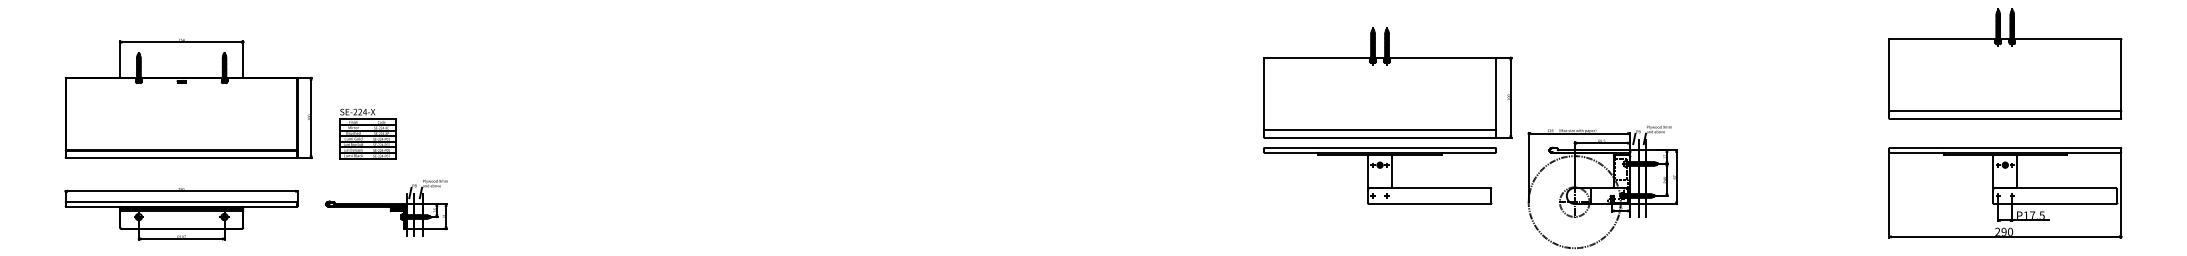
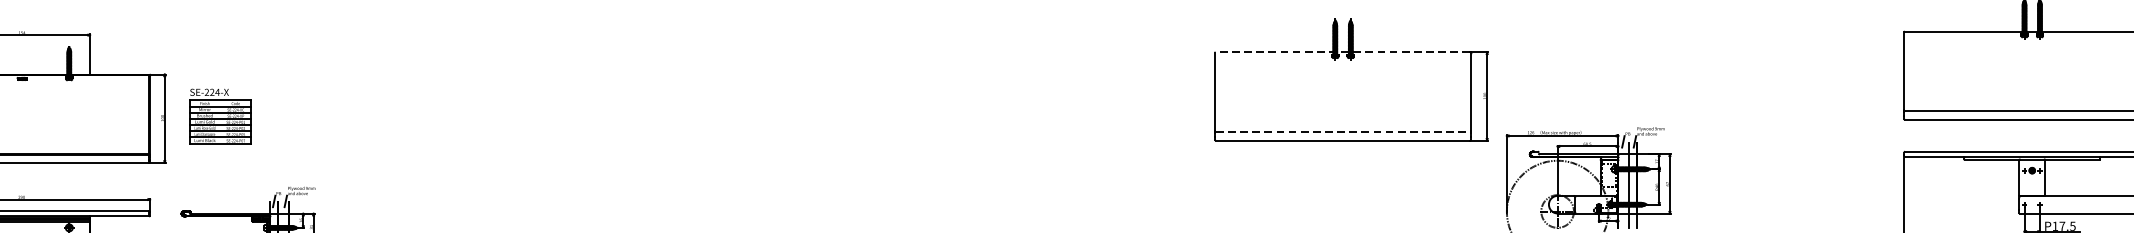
line: (1379, 57) -> (1342, 52), solid -> dashed
line: (1380, 129) -> (1343, 131), solid -> dashed
part: (367, 133) -> (220, 115), moved
part: (1379, 175) -> (1342, 182), removed

